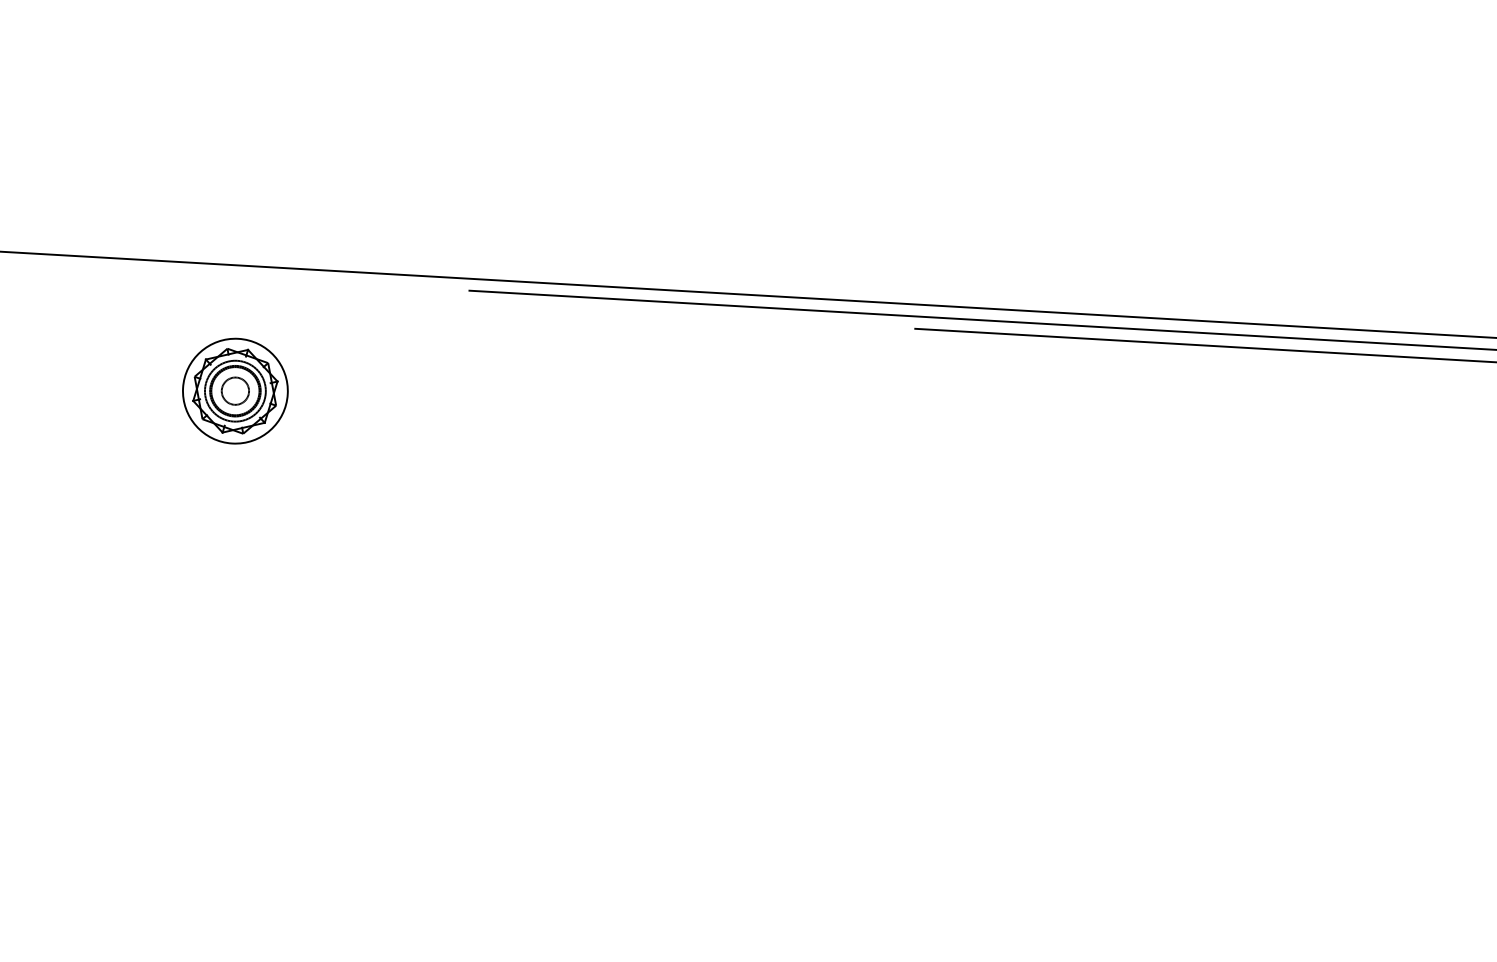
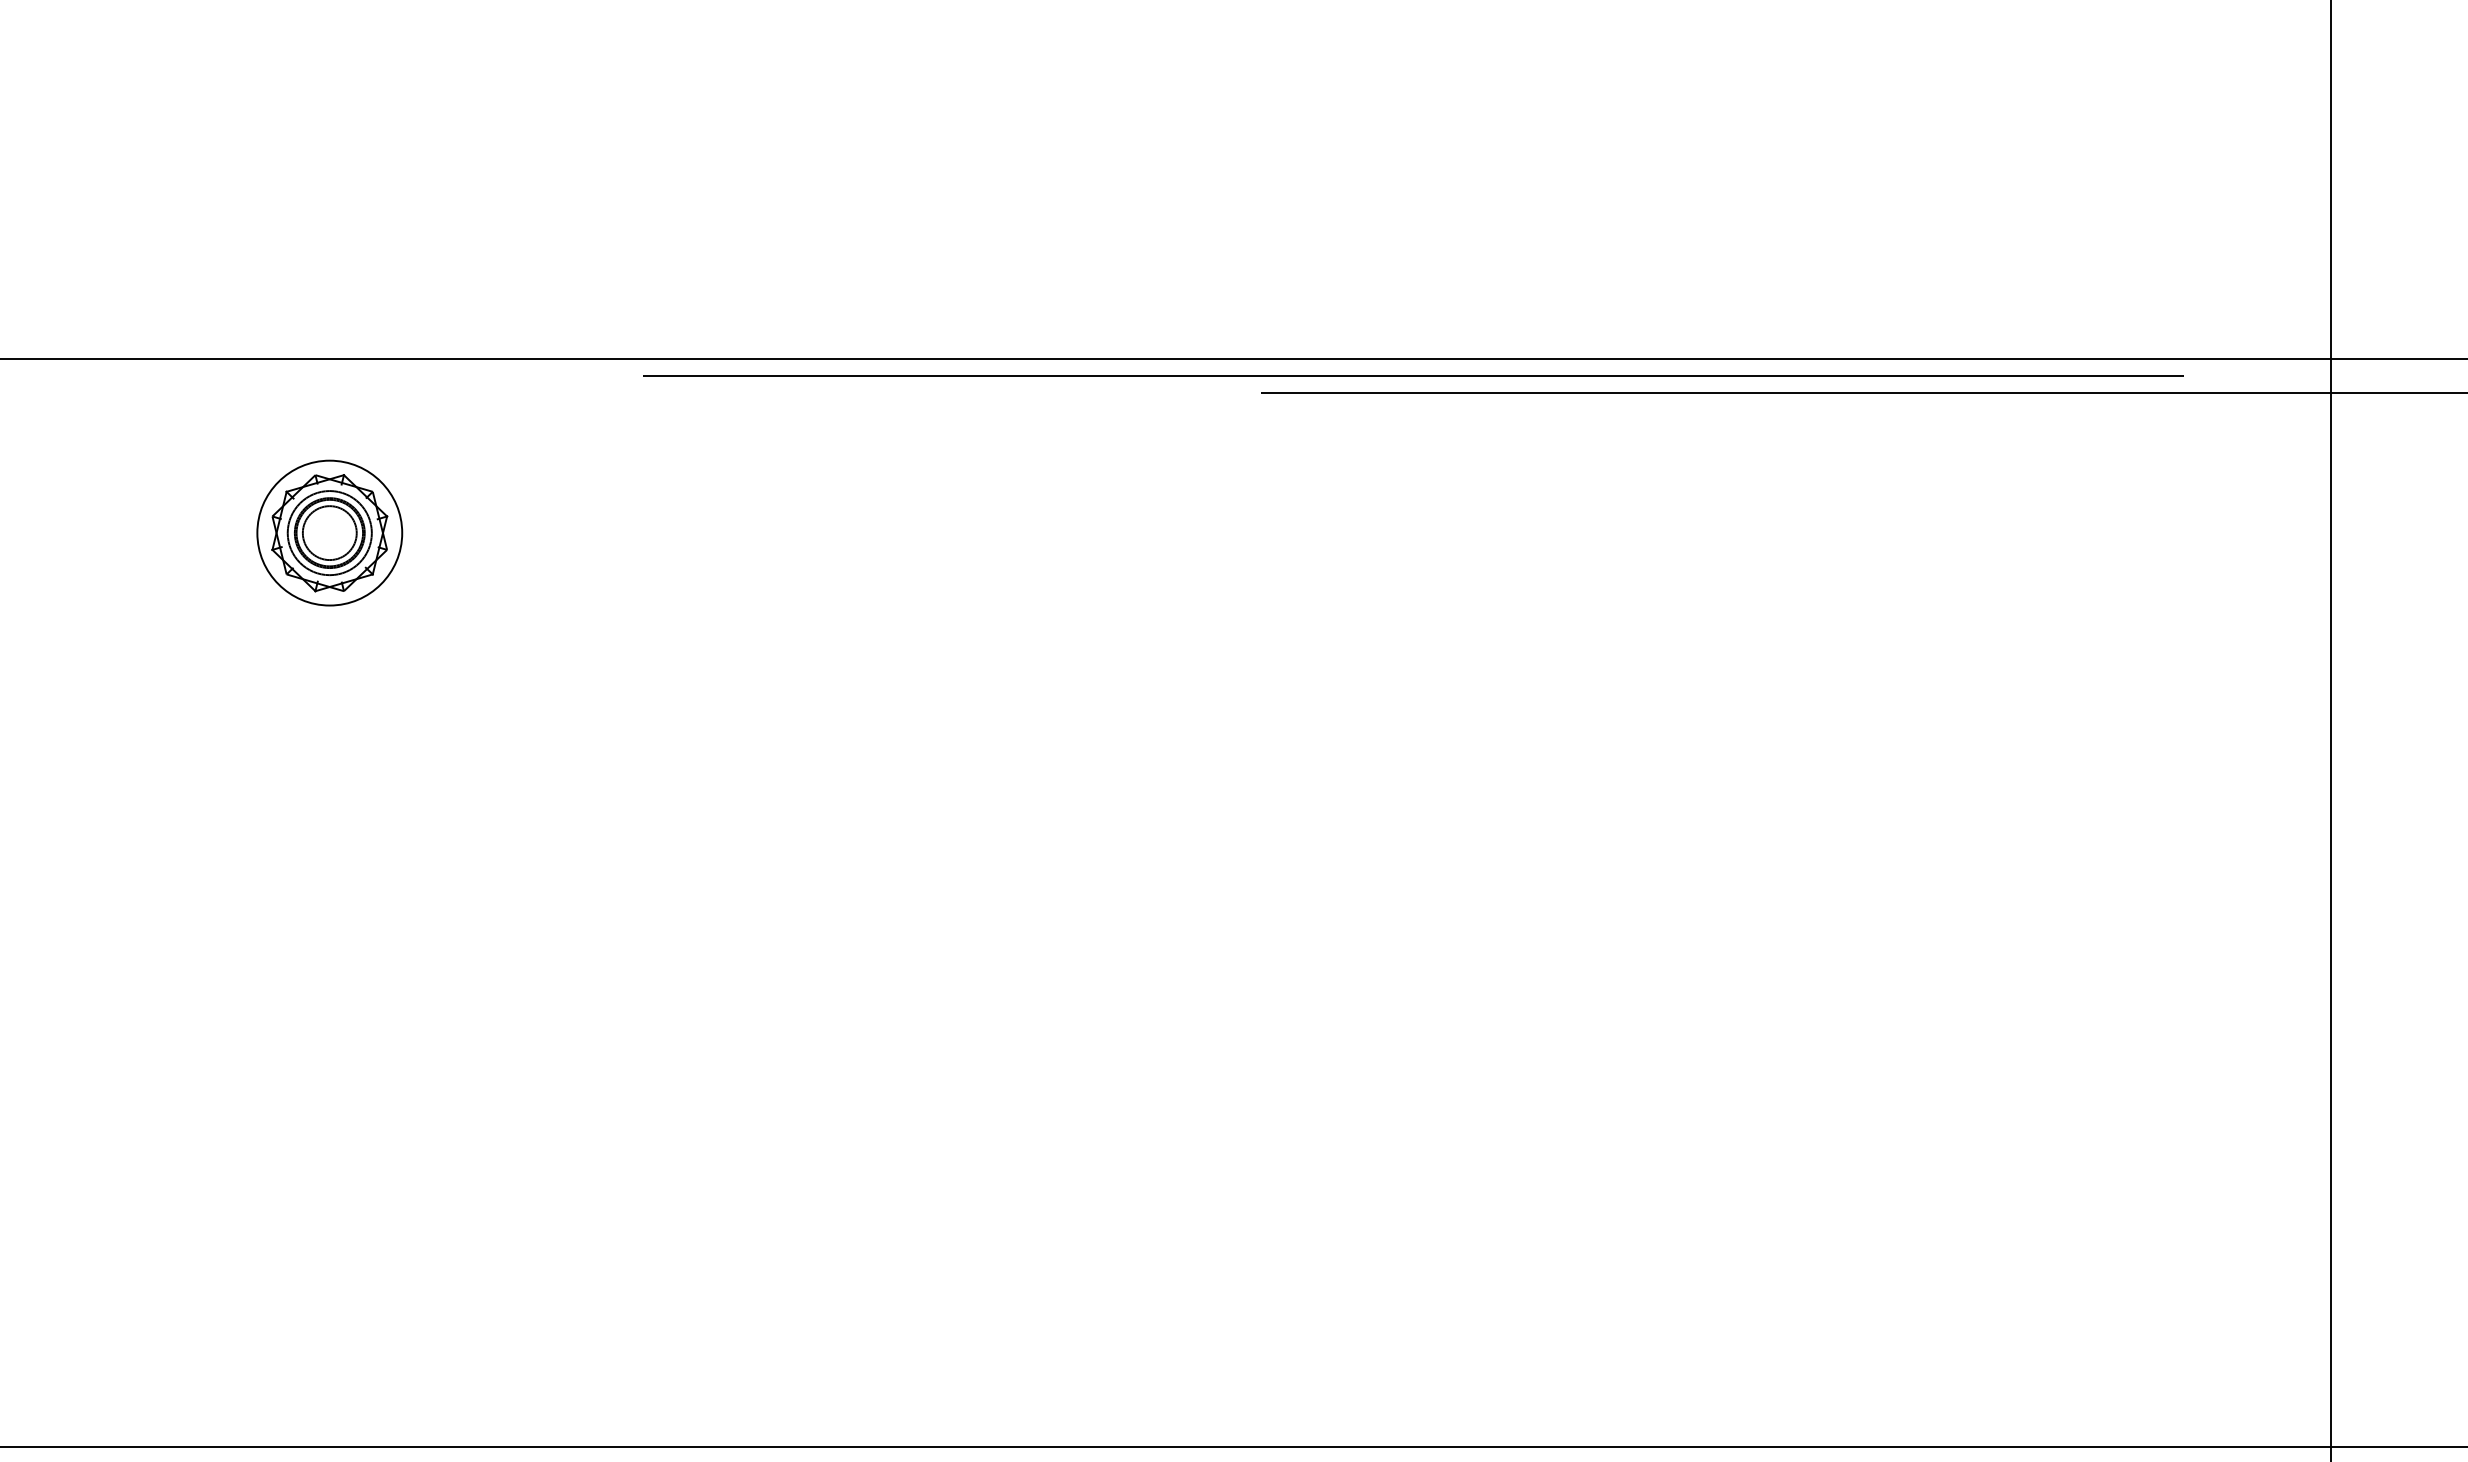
circle: (235, 391) -> (329, 533), size x1.43

